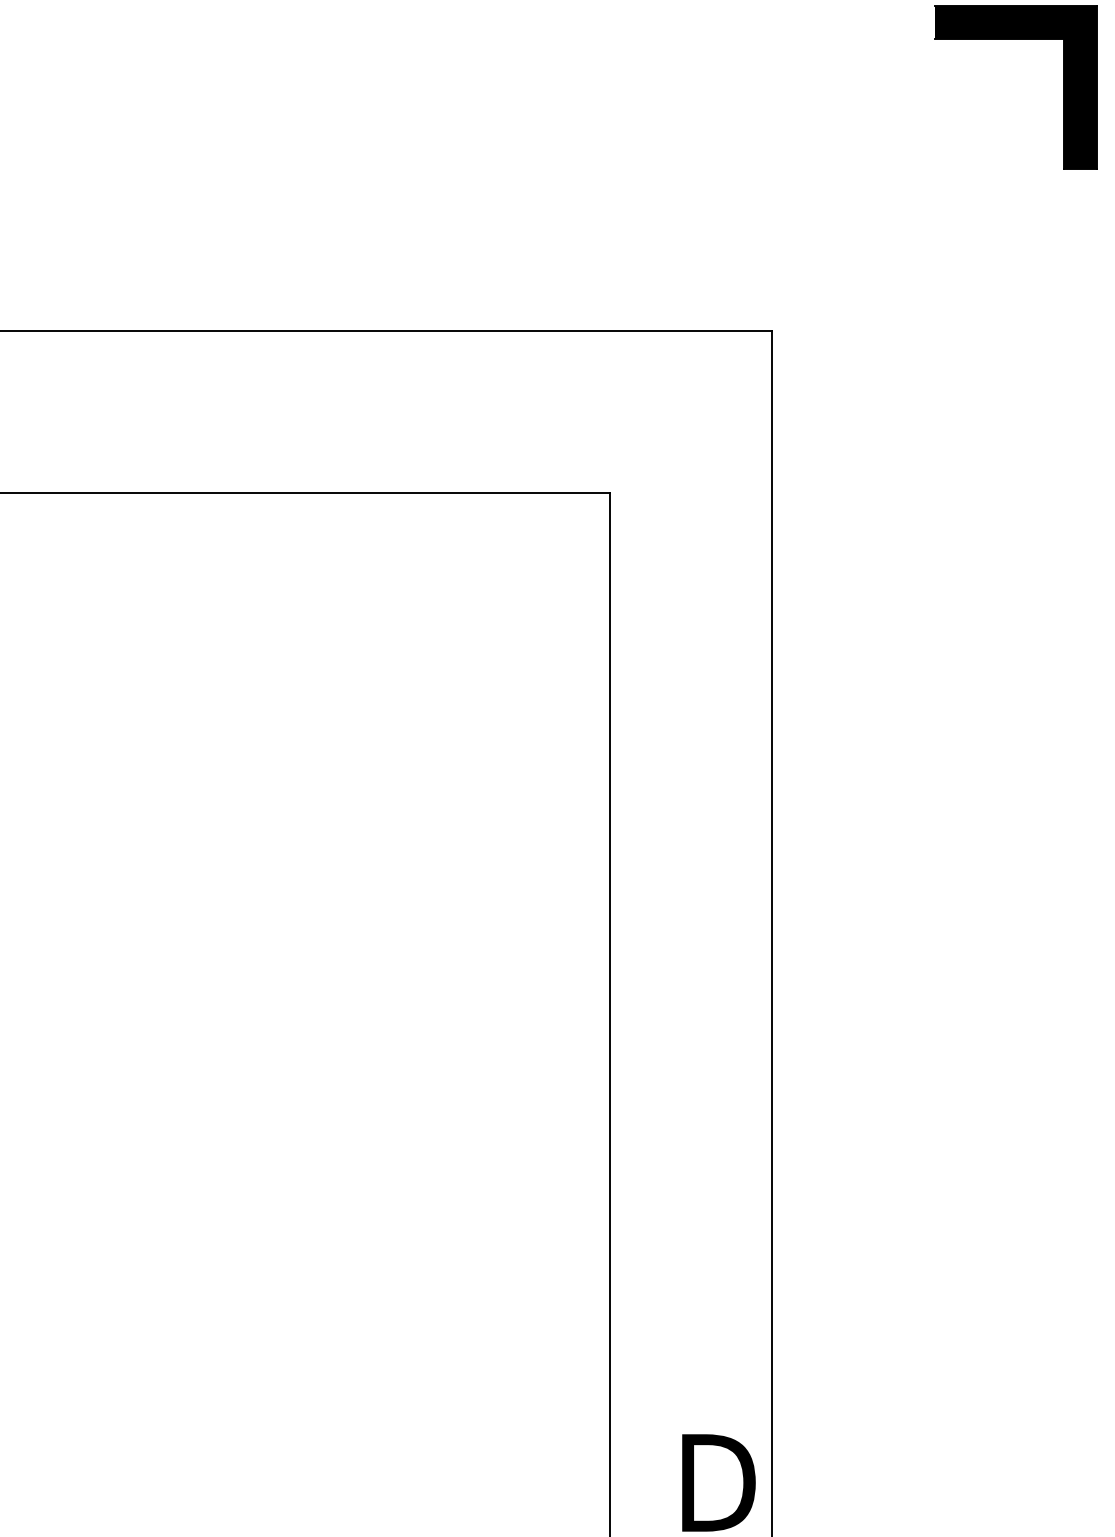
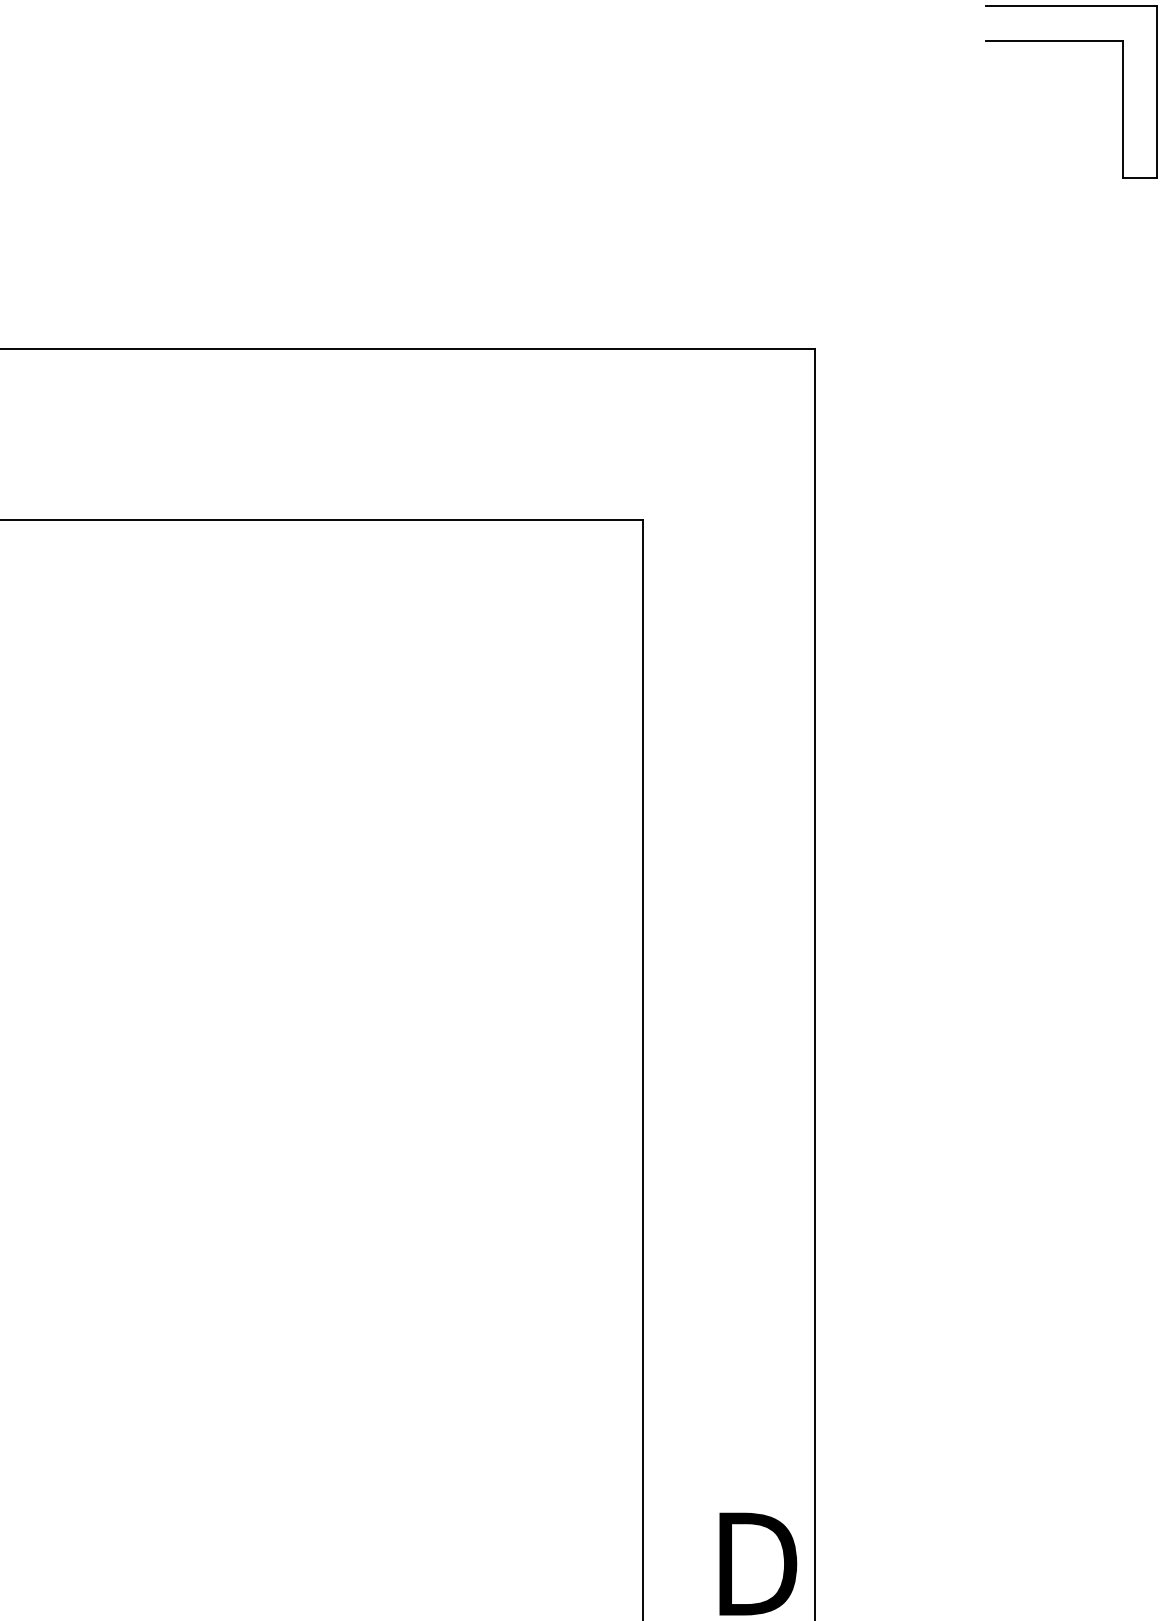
fill: (1015, 87) -> (1071, 92), removed

